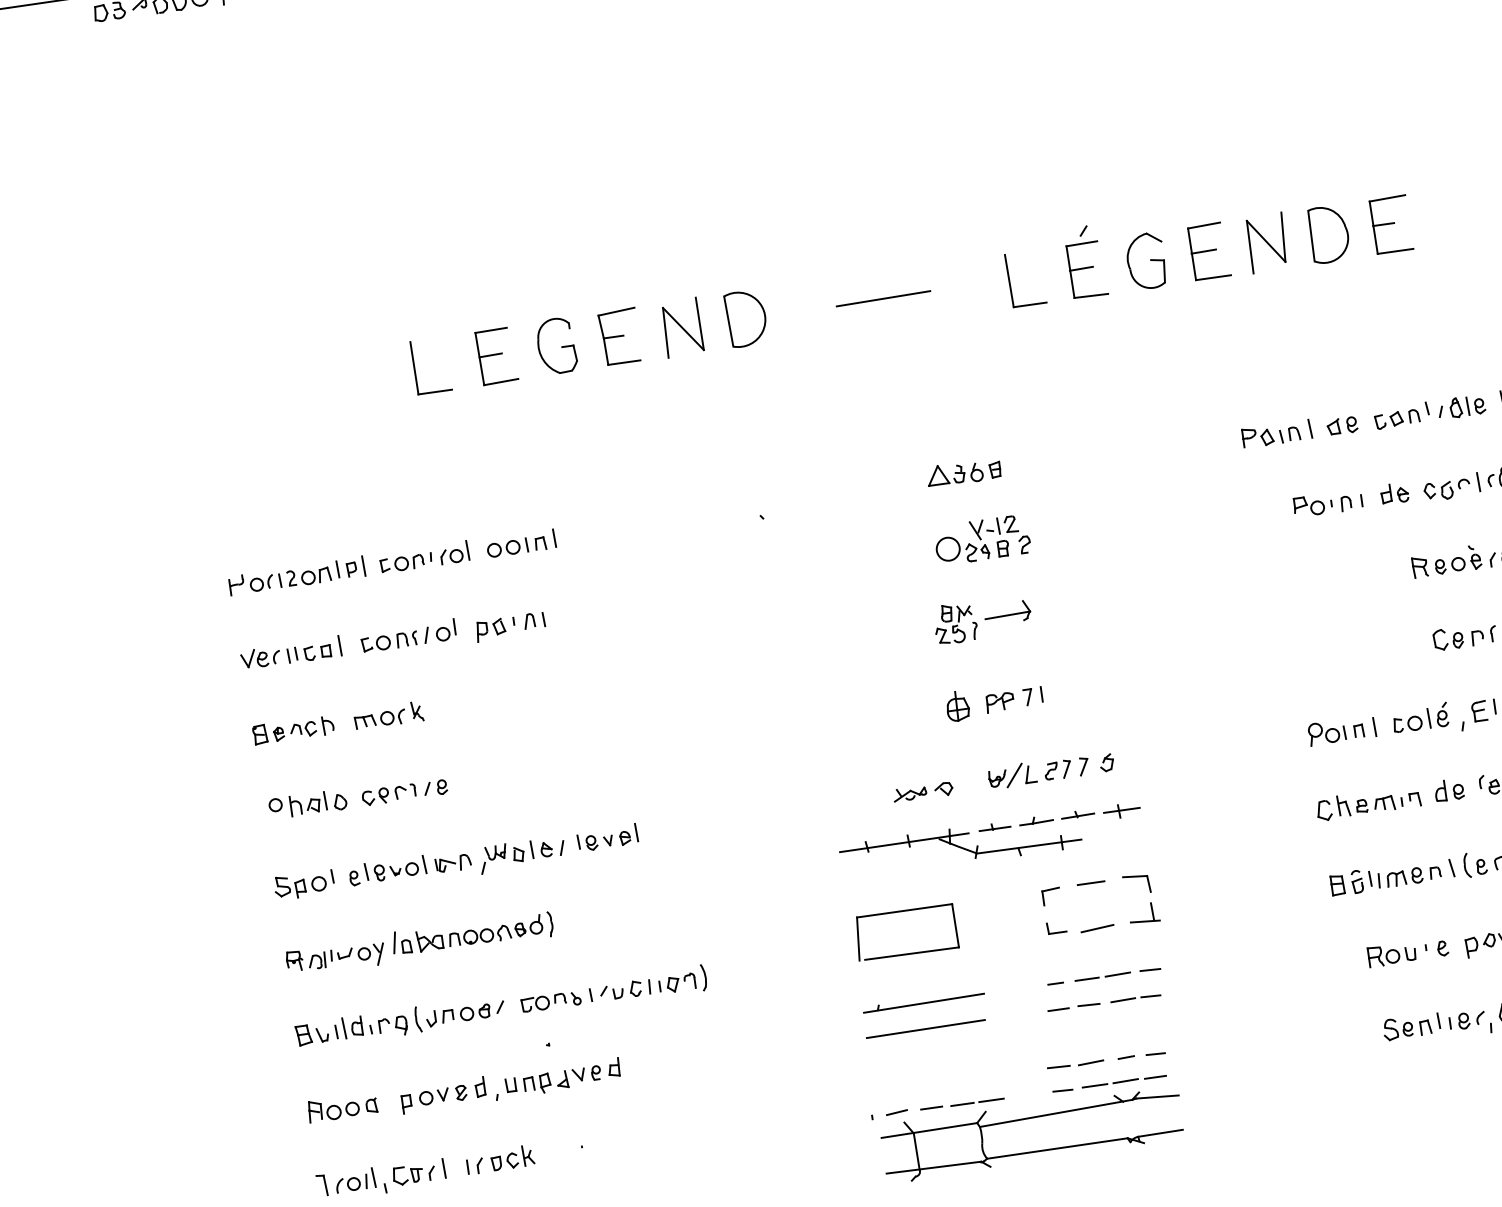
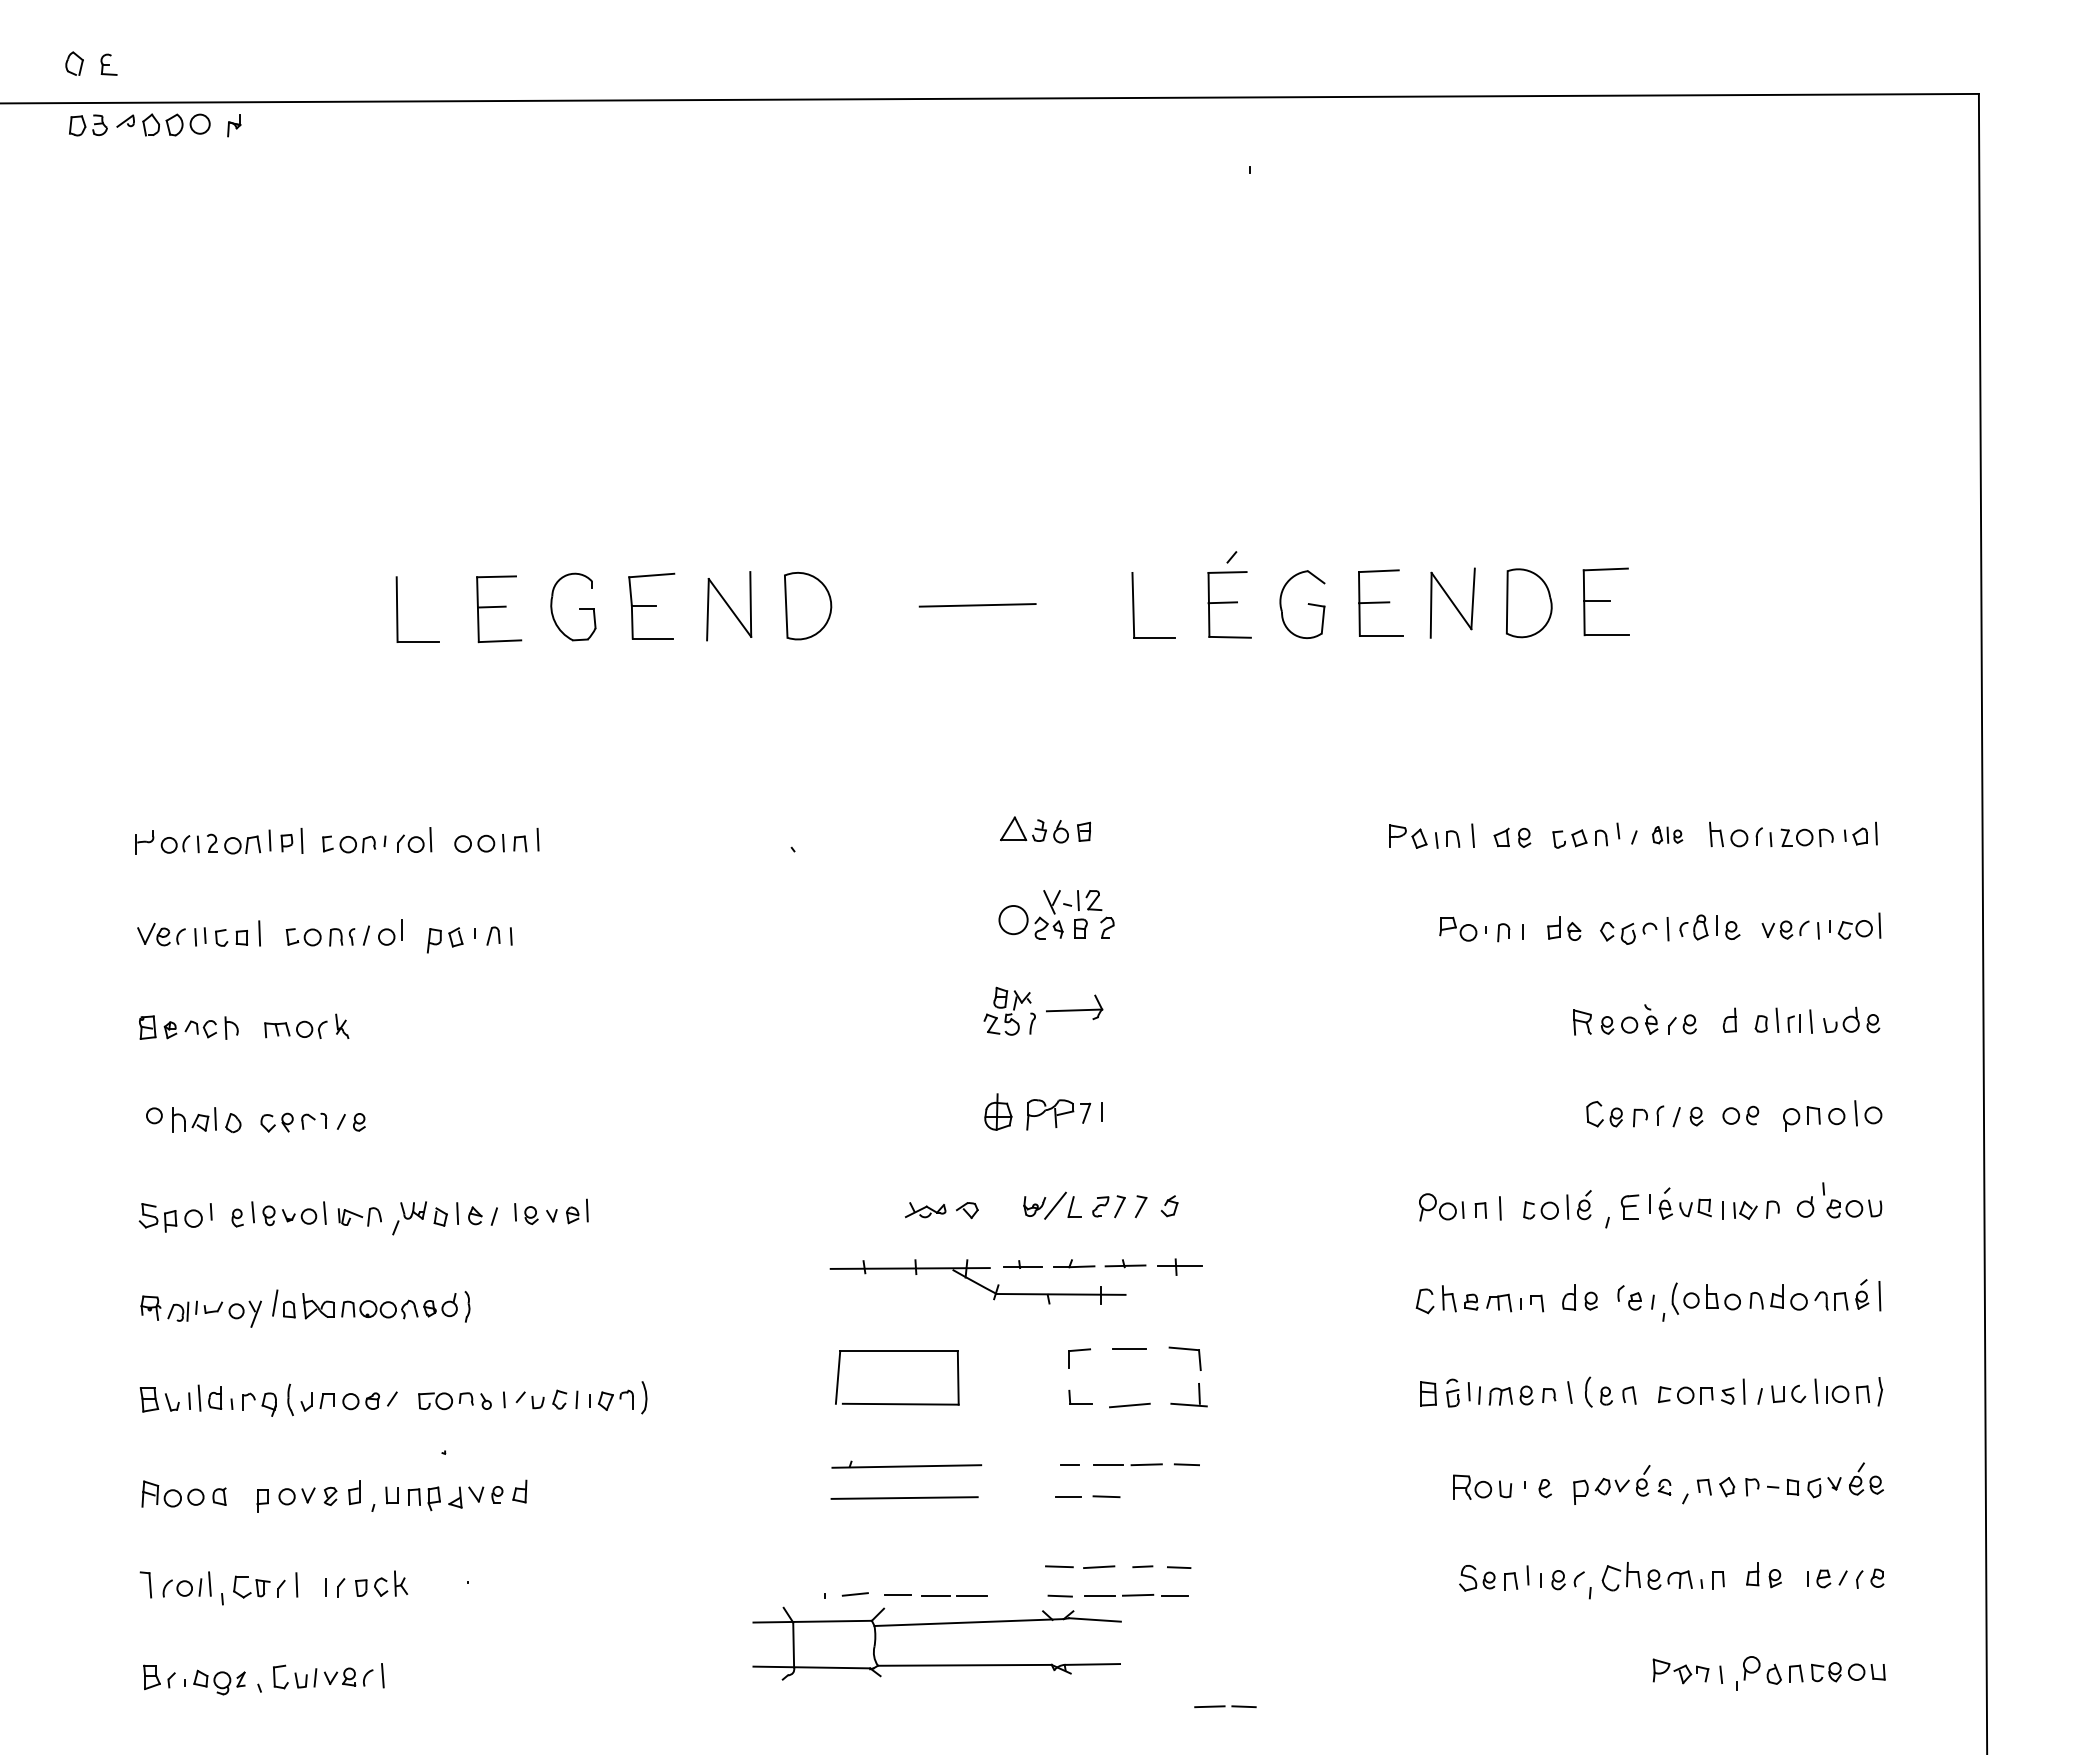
part: (1467, 405) -> (1667, 834), size x0.7
part: (1000, 702) -> (1050, 1114), size x1.4
part: (1135, 998) -> (1225, 1706), moved
part: (1029, 1118) -> (936, 1624), moved

